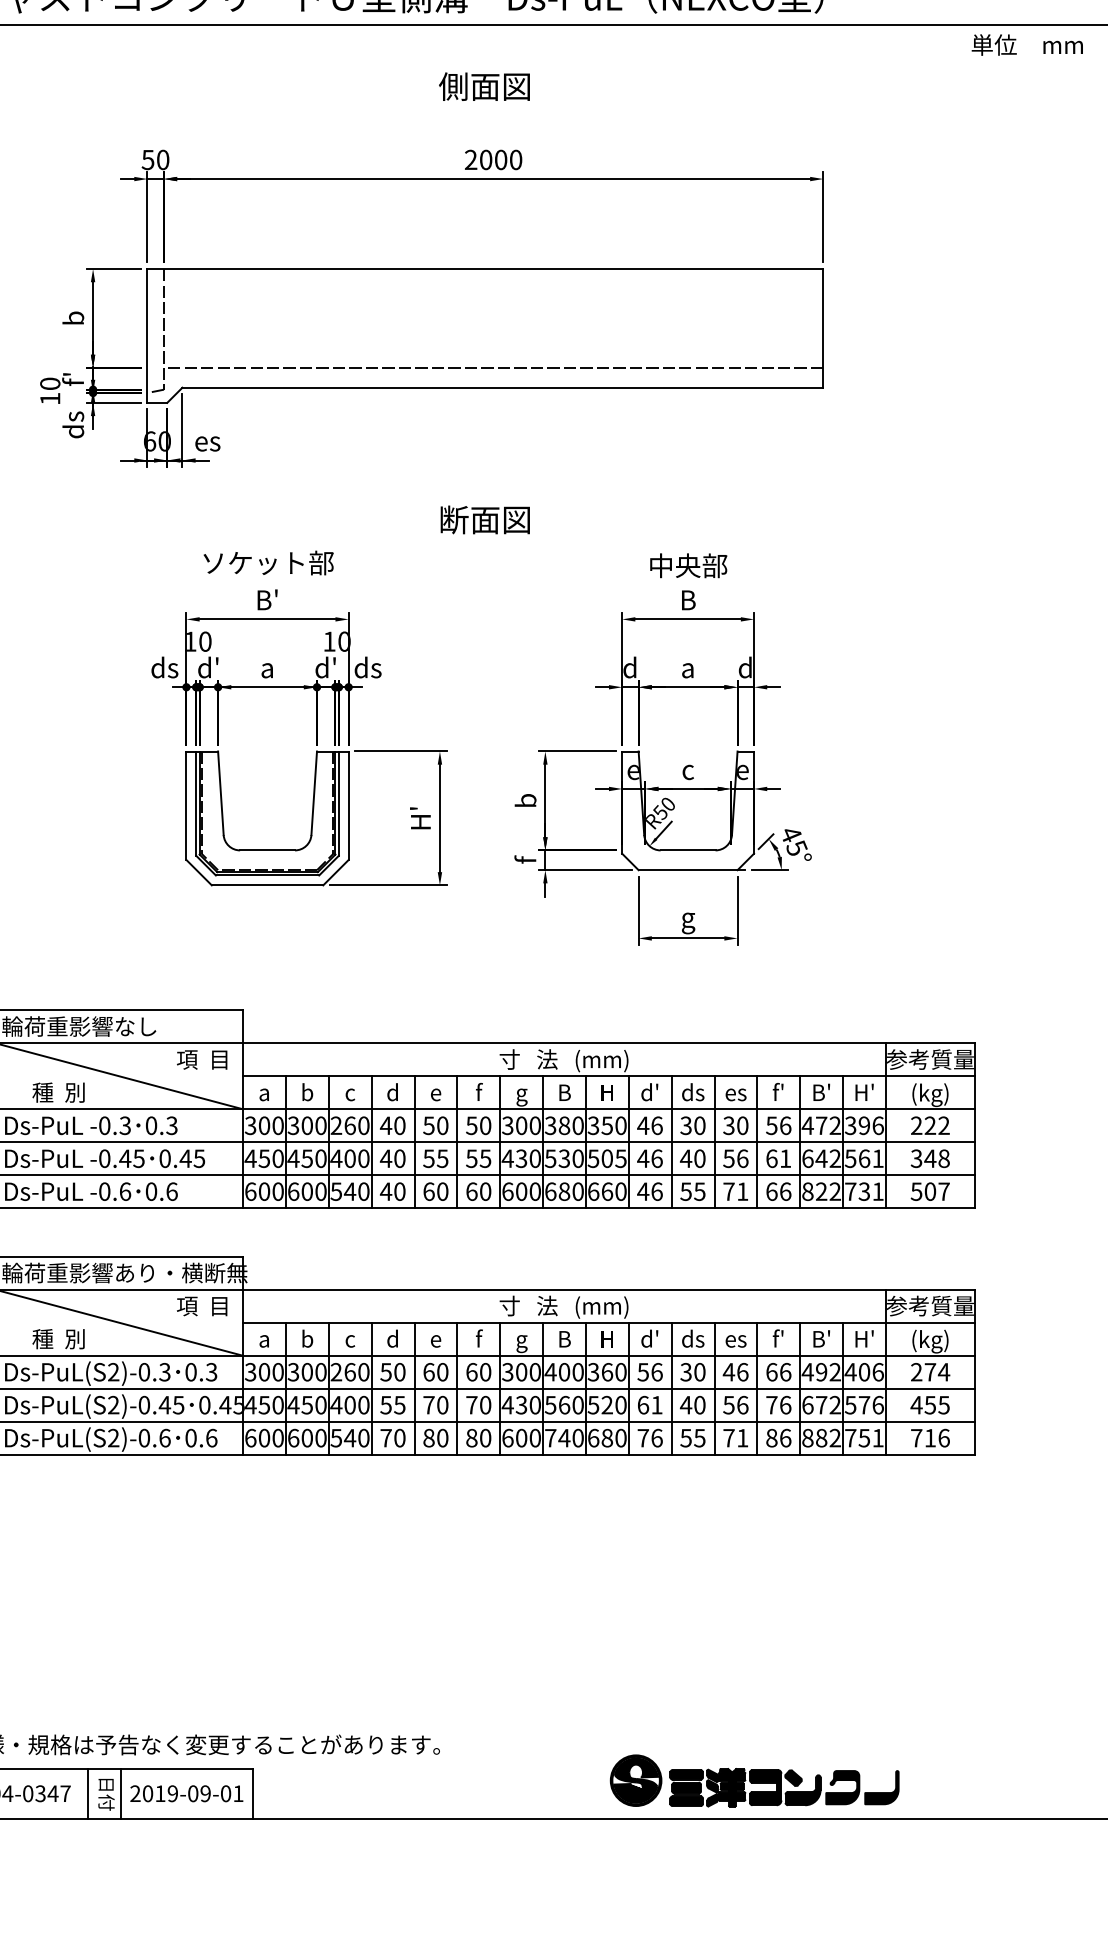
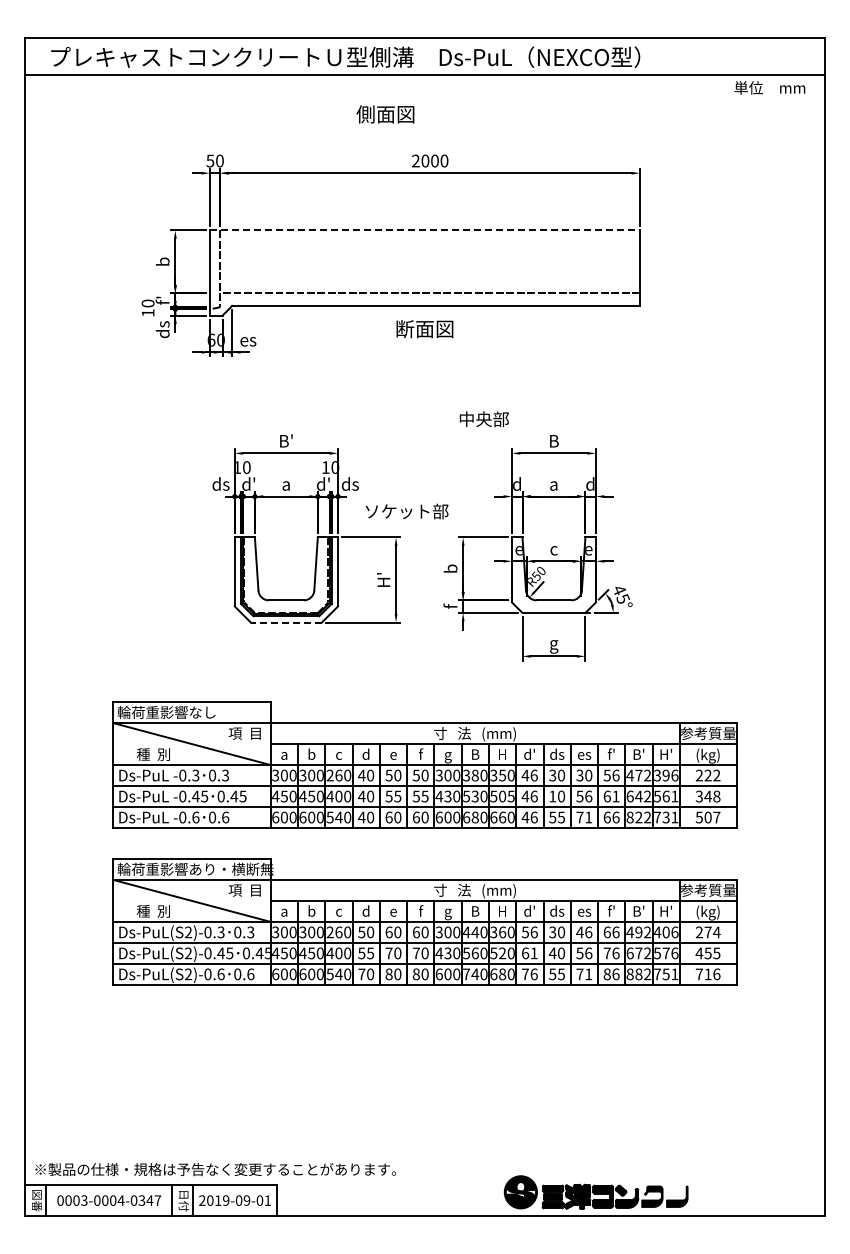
text: (484, 86) -> (385, 114), moved
line: (486, 269) -> (425, 230), solid -> dashed
text: (484, 520) -> (424, 329), moved
text: (267, 562) -> (406, 511), moved
text: (687, 566) -> (483, 419), moved
line: (266, 885) -> (285, 622), solid -> dashed
text: (685, 1158) -> (552, 796), 40 -> 10
text: (564, 1372) -> (475, 932), 400 -> 440

